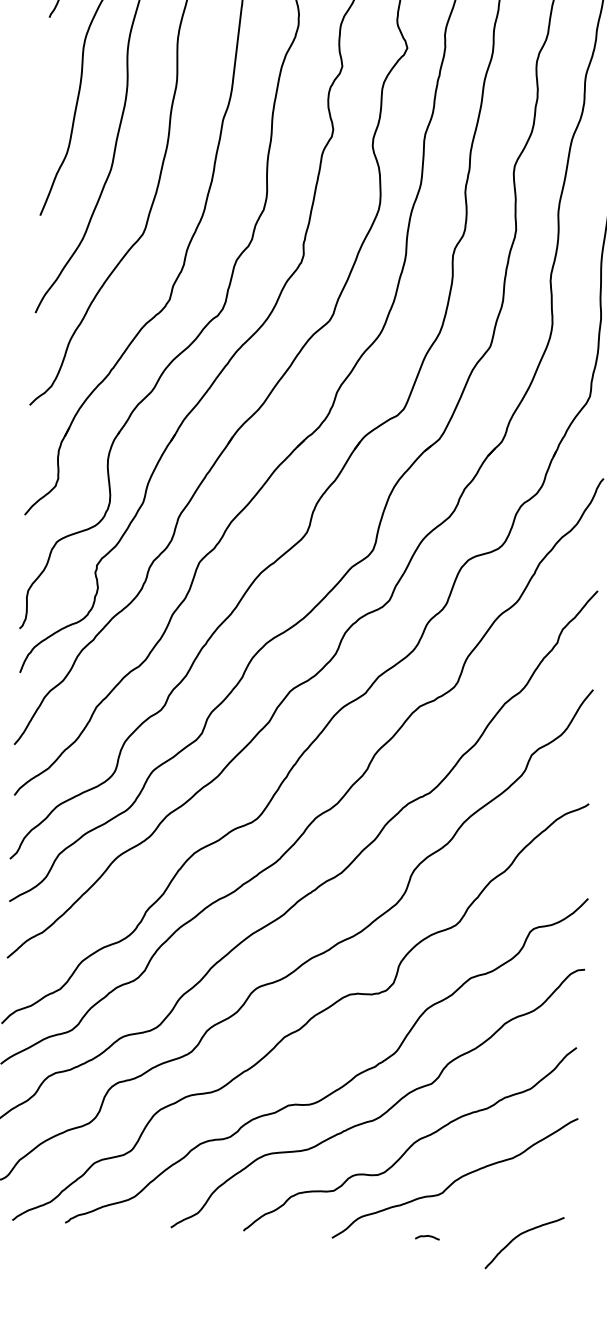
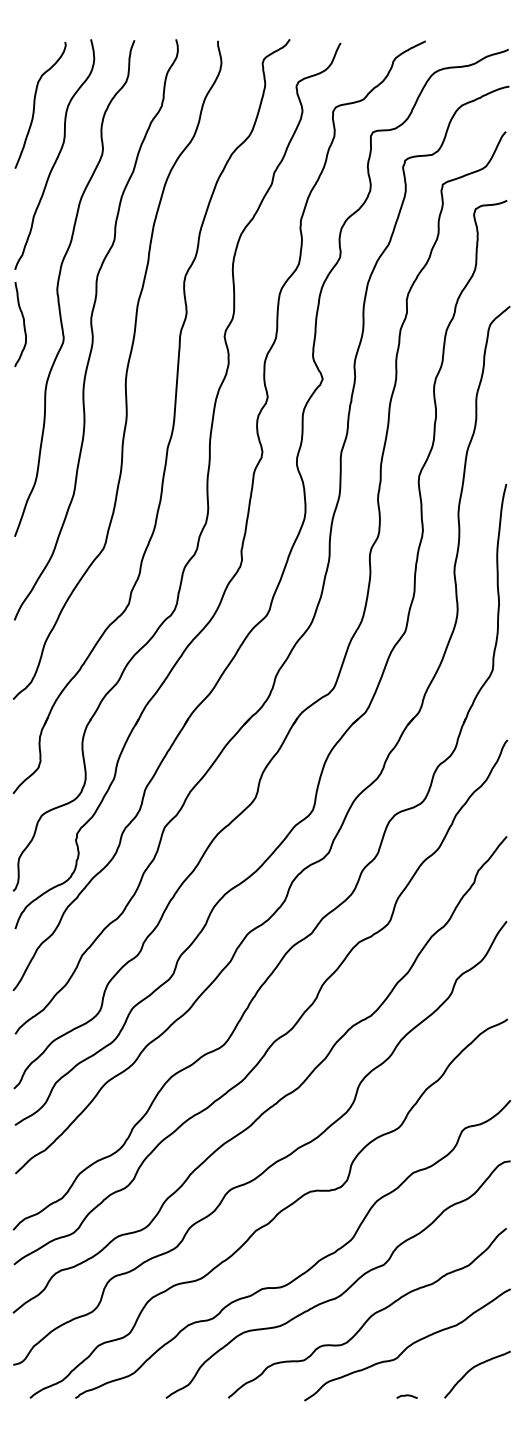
curve: (518, 1236) -> (472, 1369), moved
curve: (426, 1237) -> (406, 1396), moved

